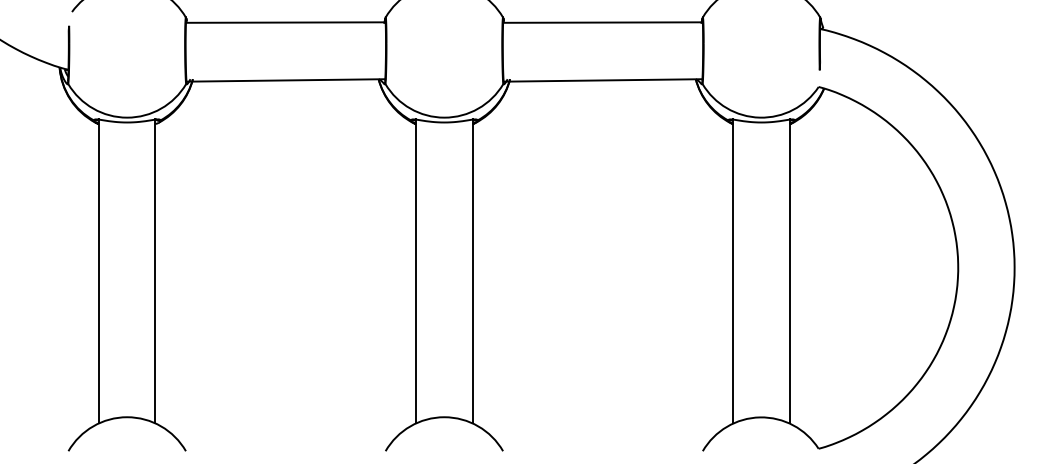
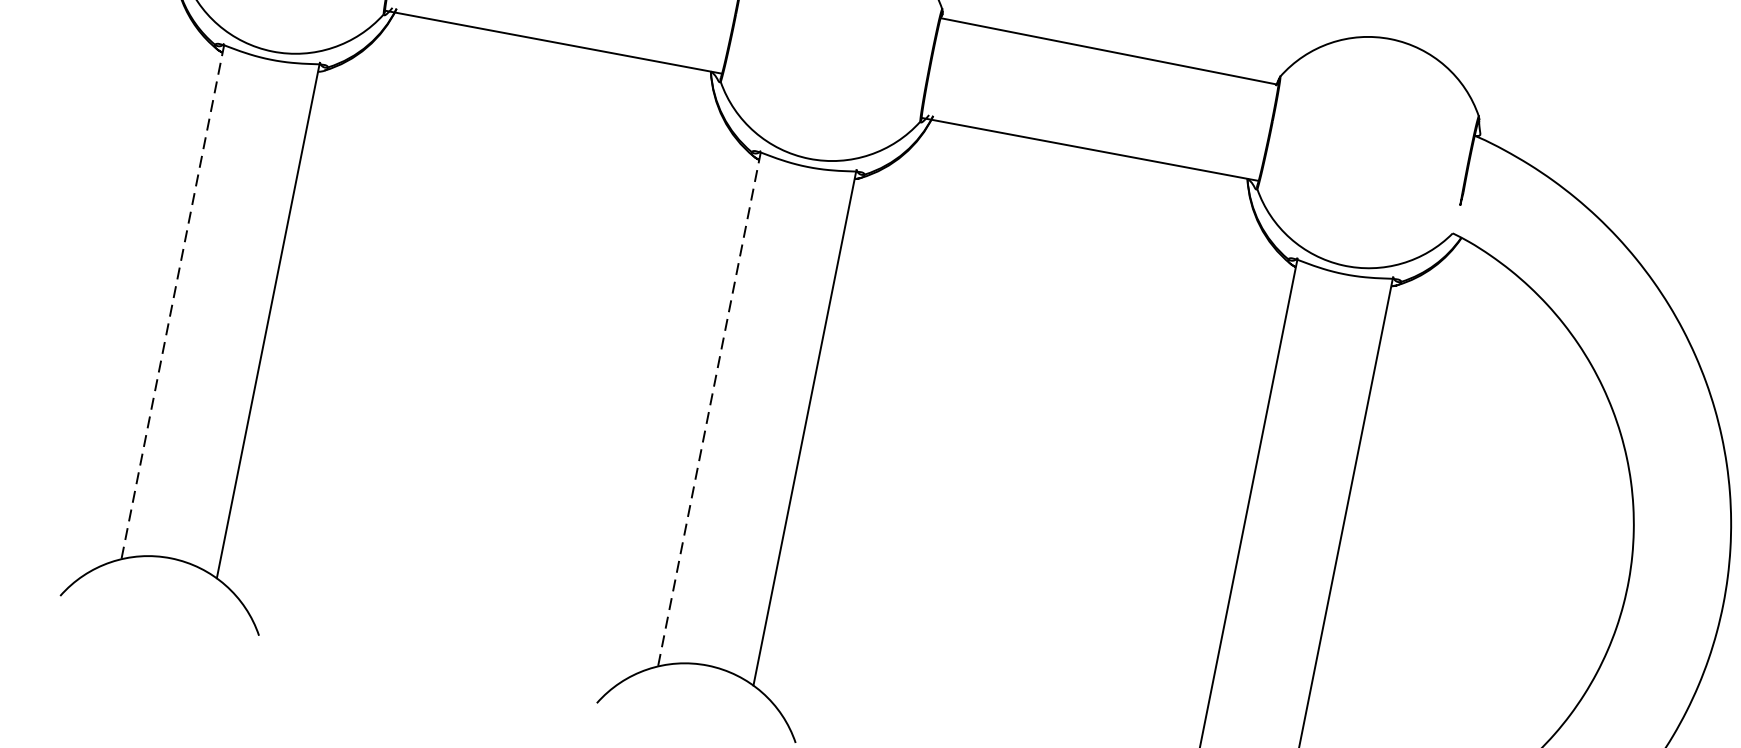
line: (99, 271) -> (173, 302), solid -> dashed
line: (416, 271) -> (709, 409), solid -> dashed

